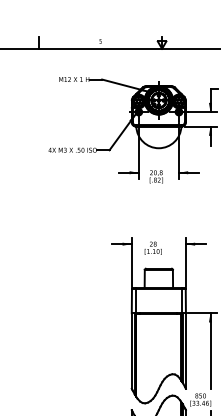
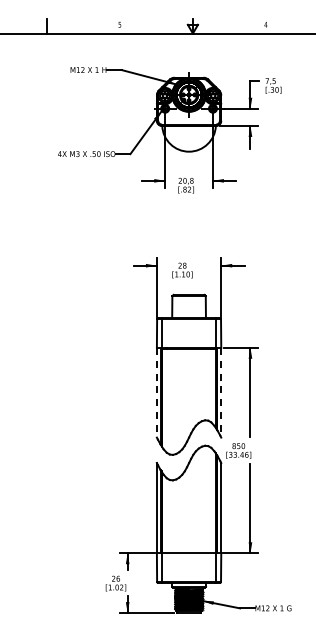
line: (131, 350) -> (156, 392), solid -> dashed
line: (186, 350) -> (221, 392), solid -> dashed

